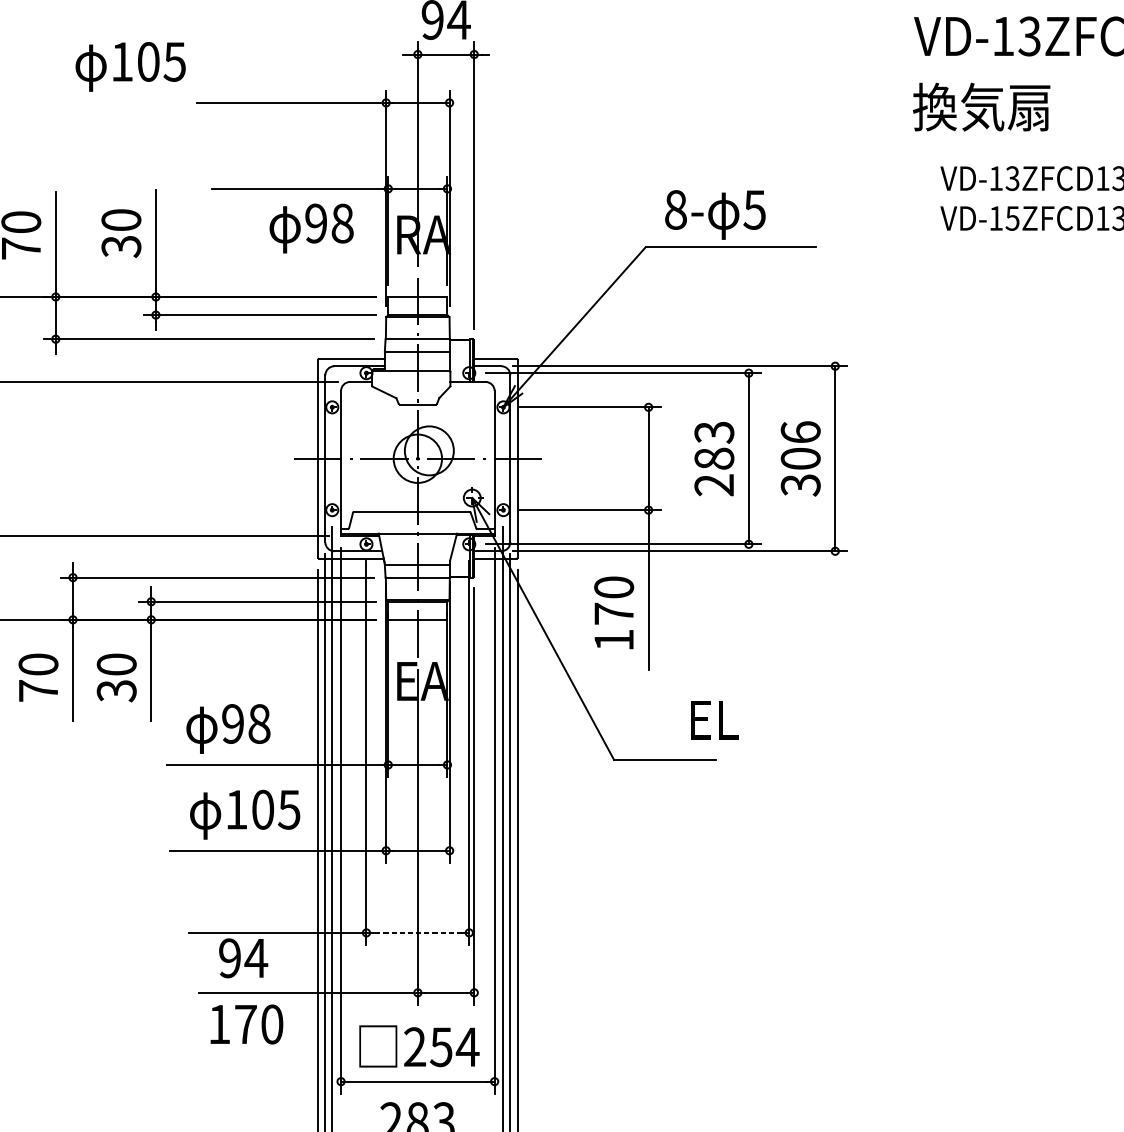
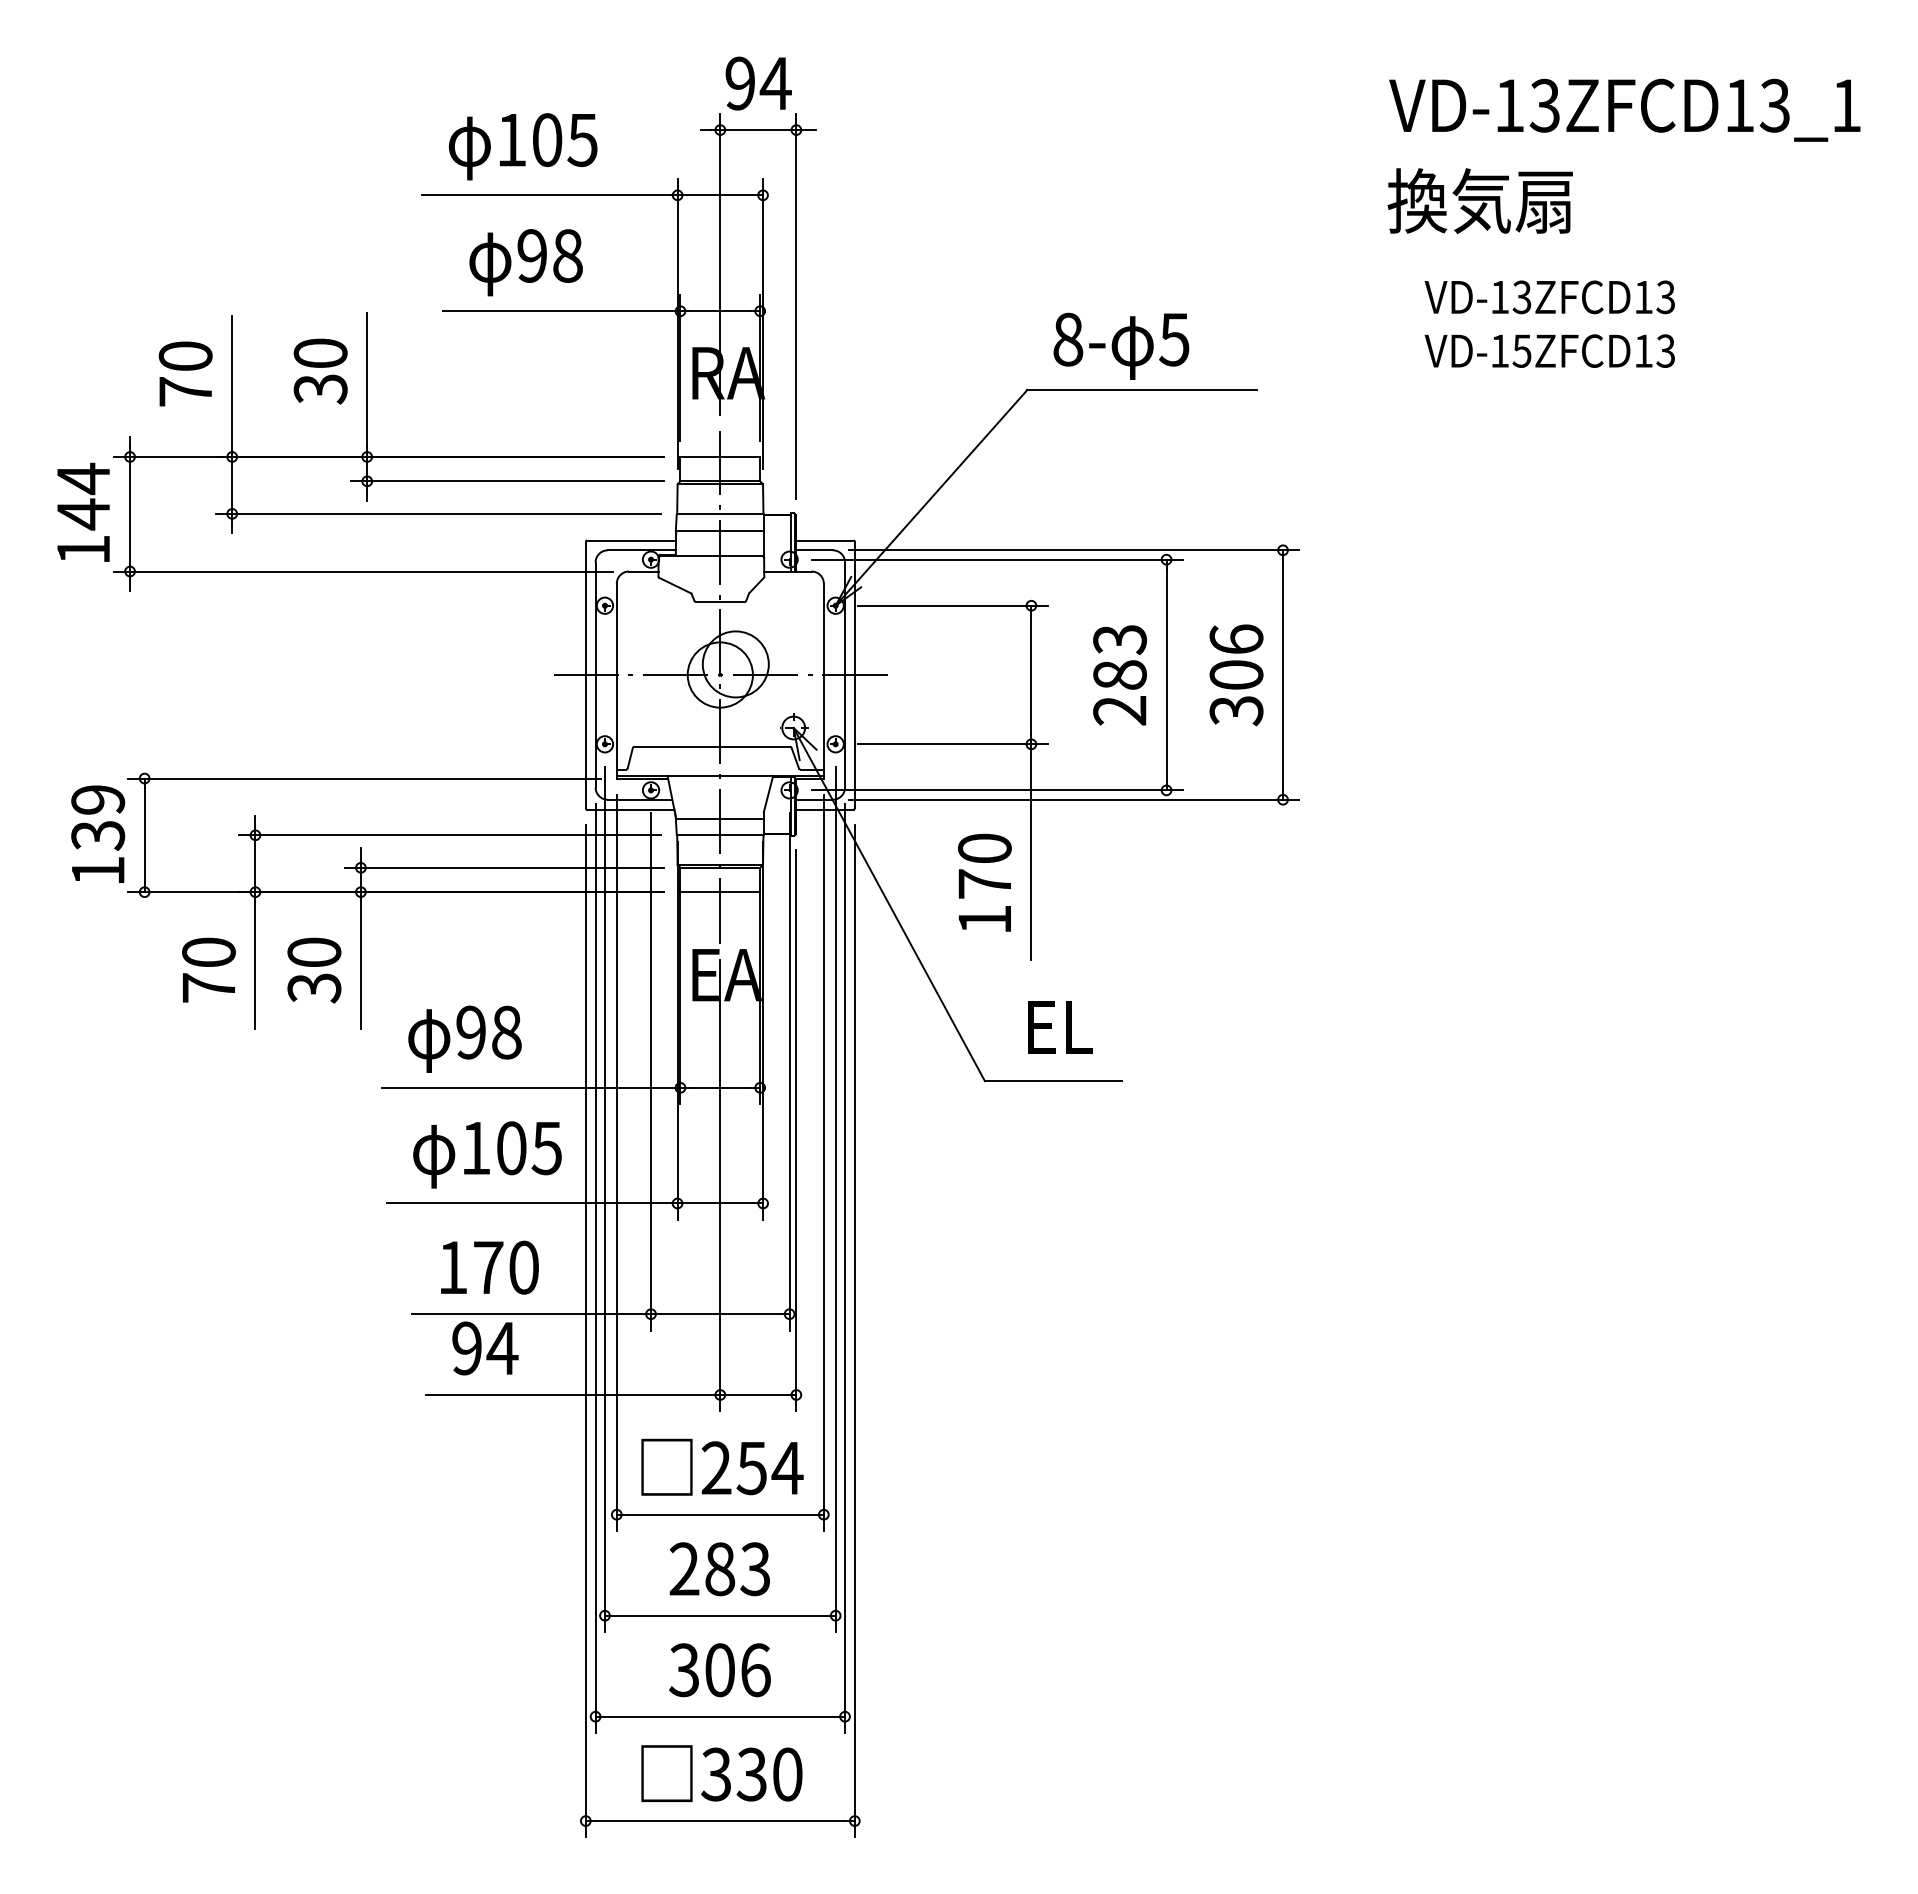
text: (130, 66) -> (523, 146), moved
text: (311, 228) -> (525, 262), moved
text: (714, 720) -> (1060, 1027), moved
line: (417, 933) -> (720, 1314), dashed -> solid
text: (246, 1024) -> (489, 1267), moved

